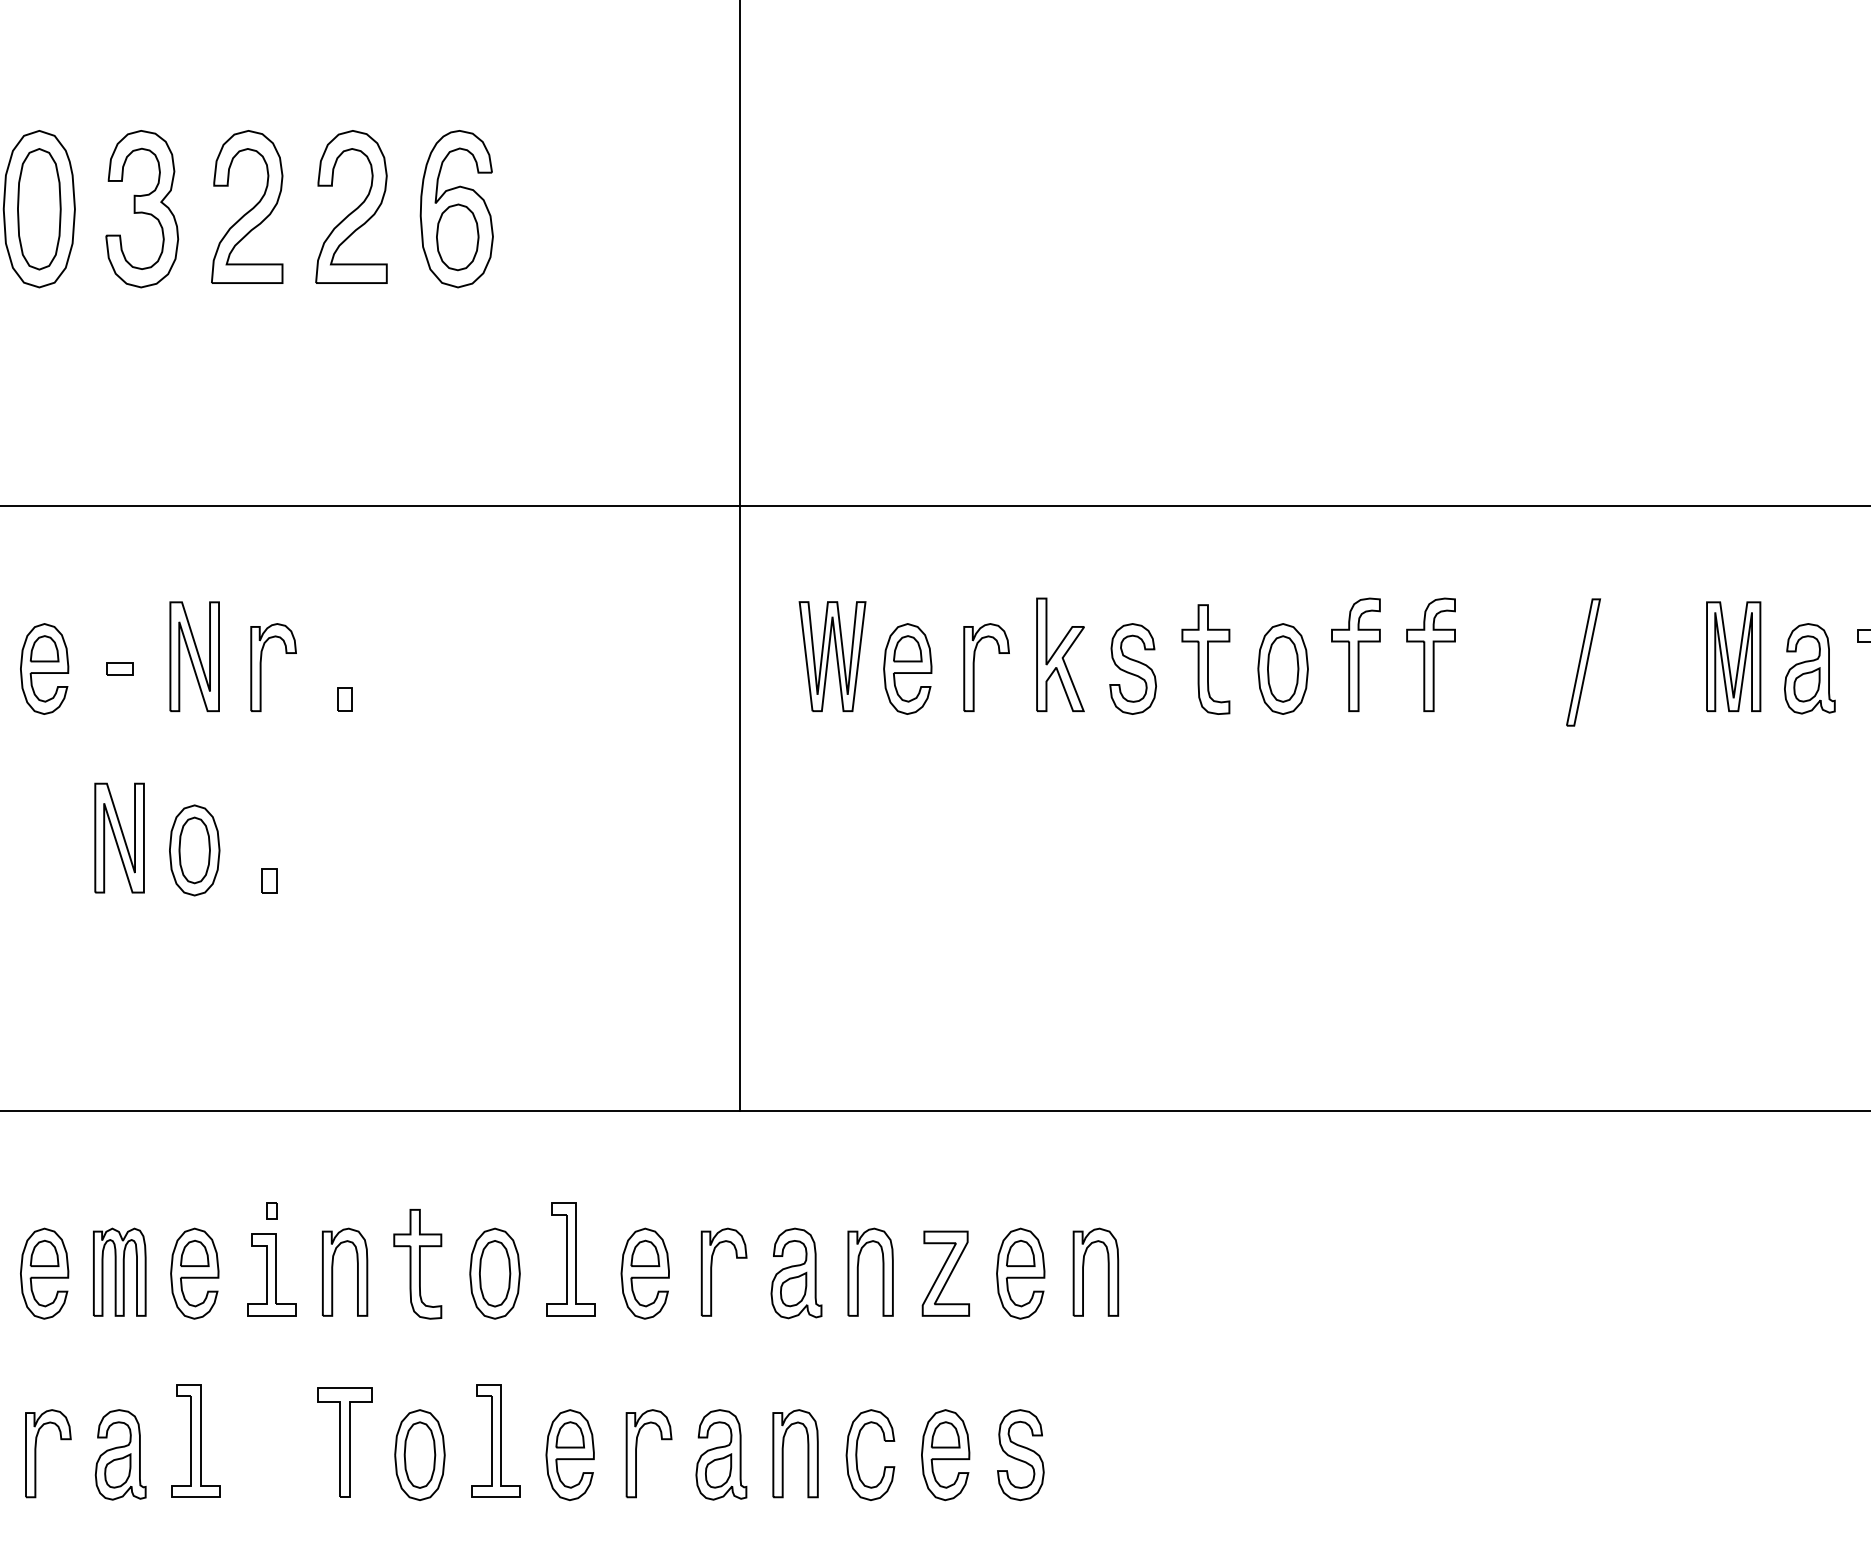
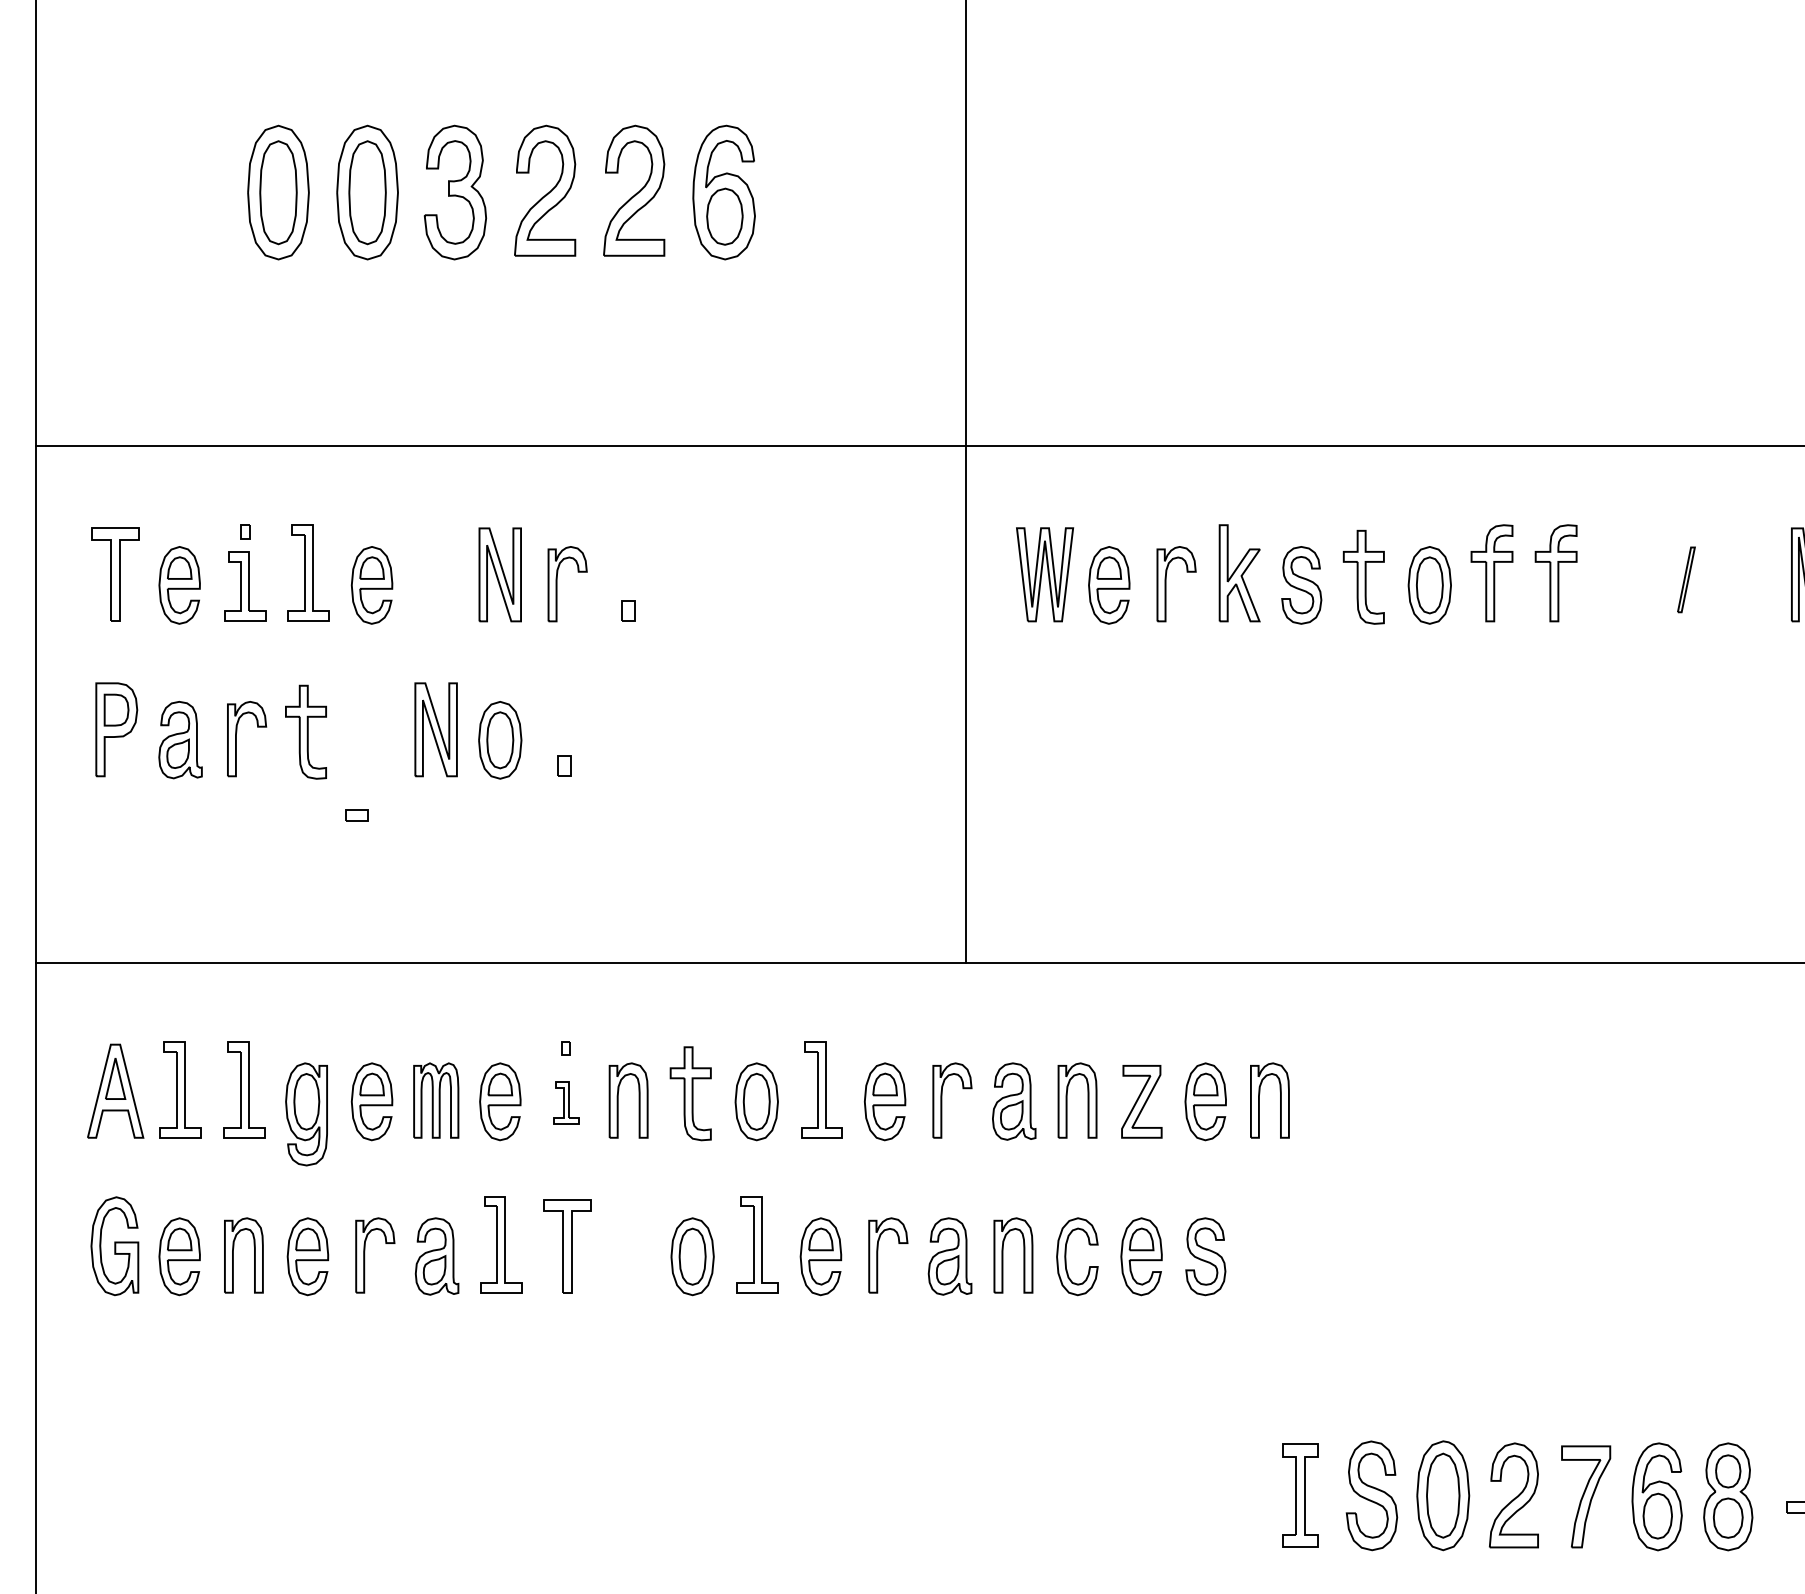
part: (1583, 662) -> (1686, 579), size x0.6
part: (118, 669) -> (356, 815), moved
part: (272, 1274) -> (566, 1102), size x0.6
part: (344, 1443) -> (567, 1246), moved

